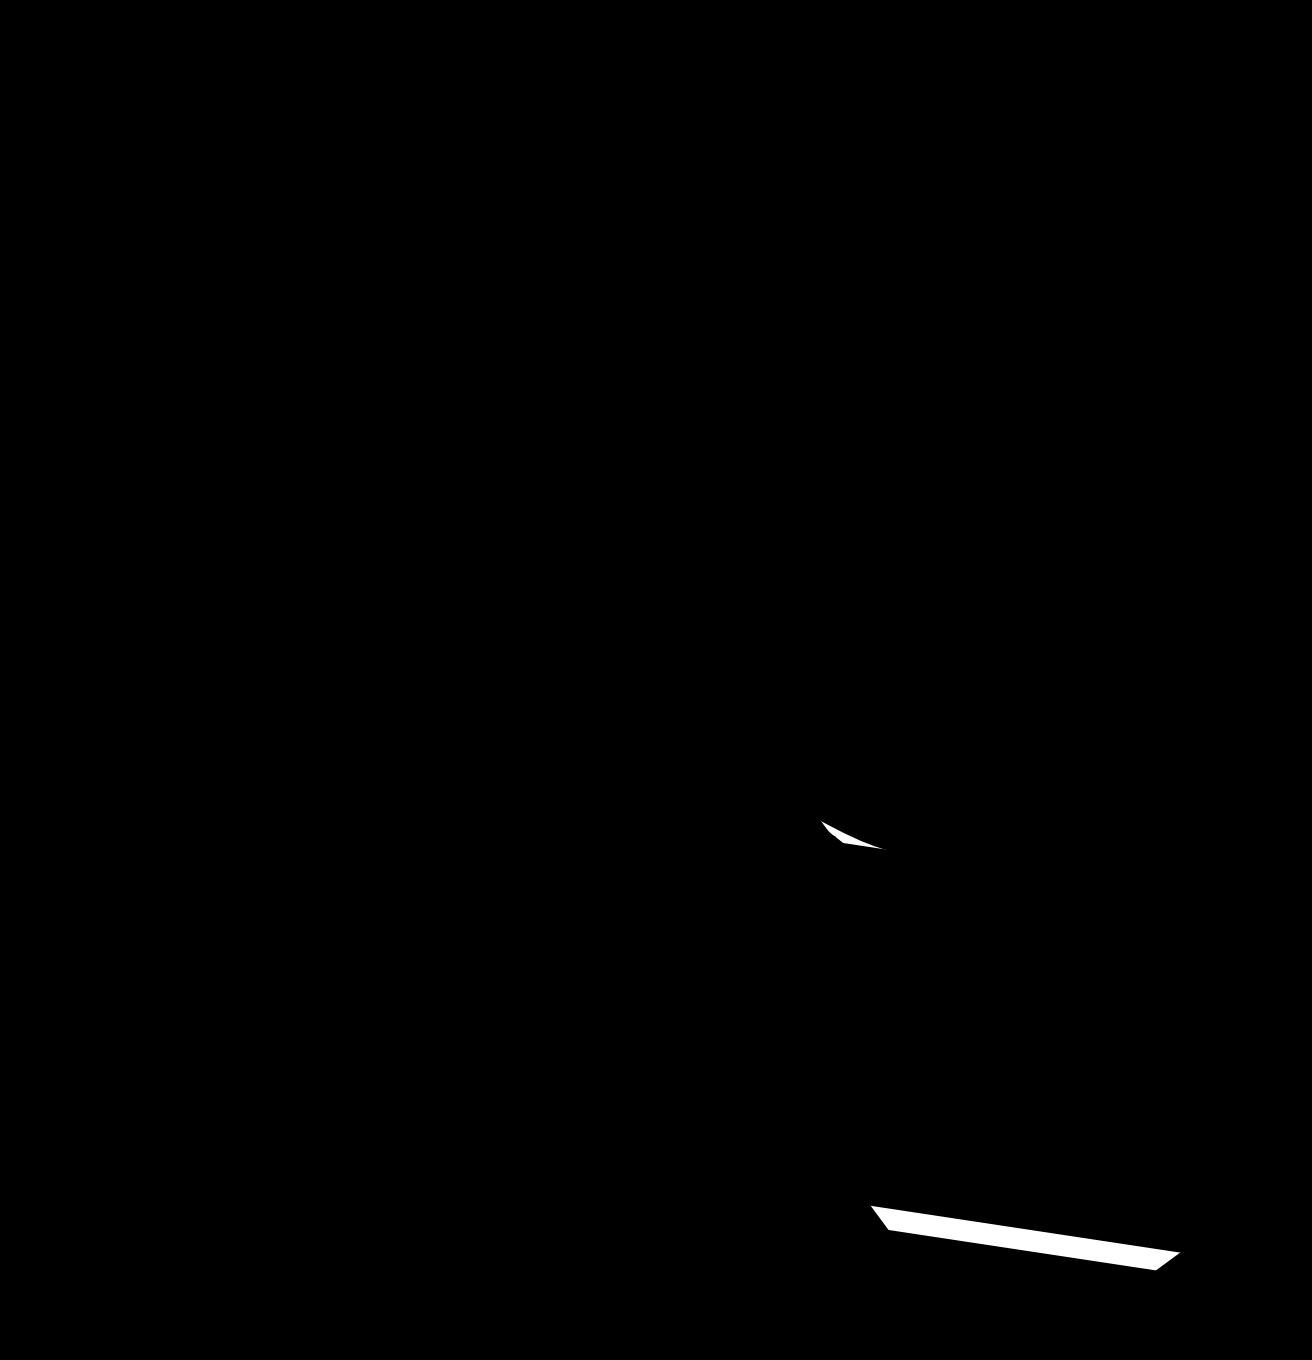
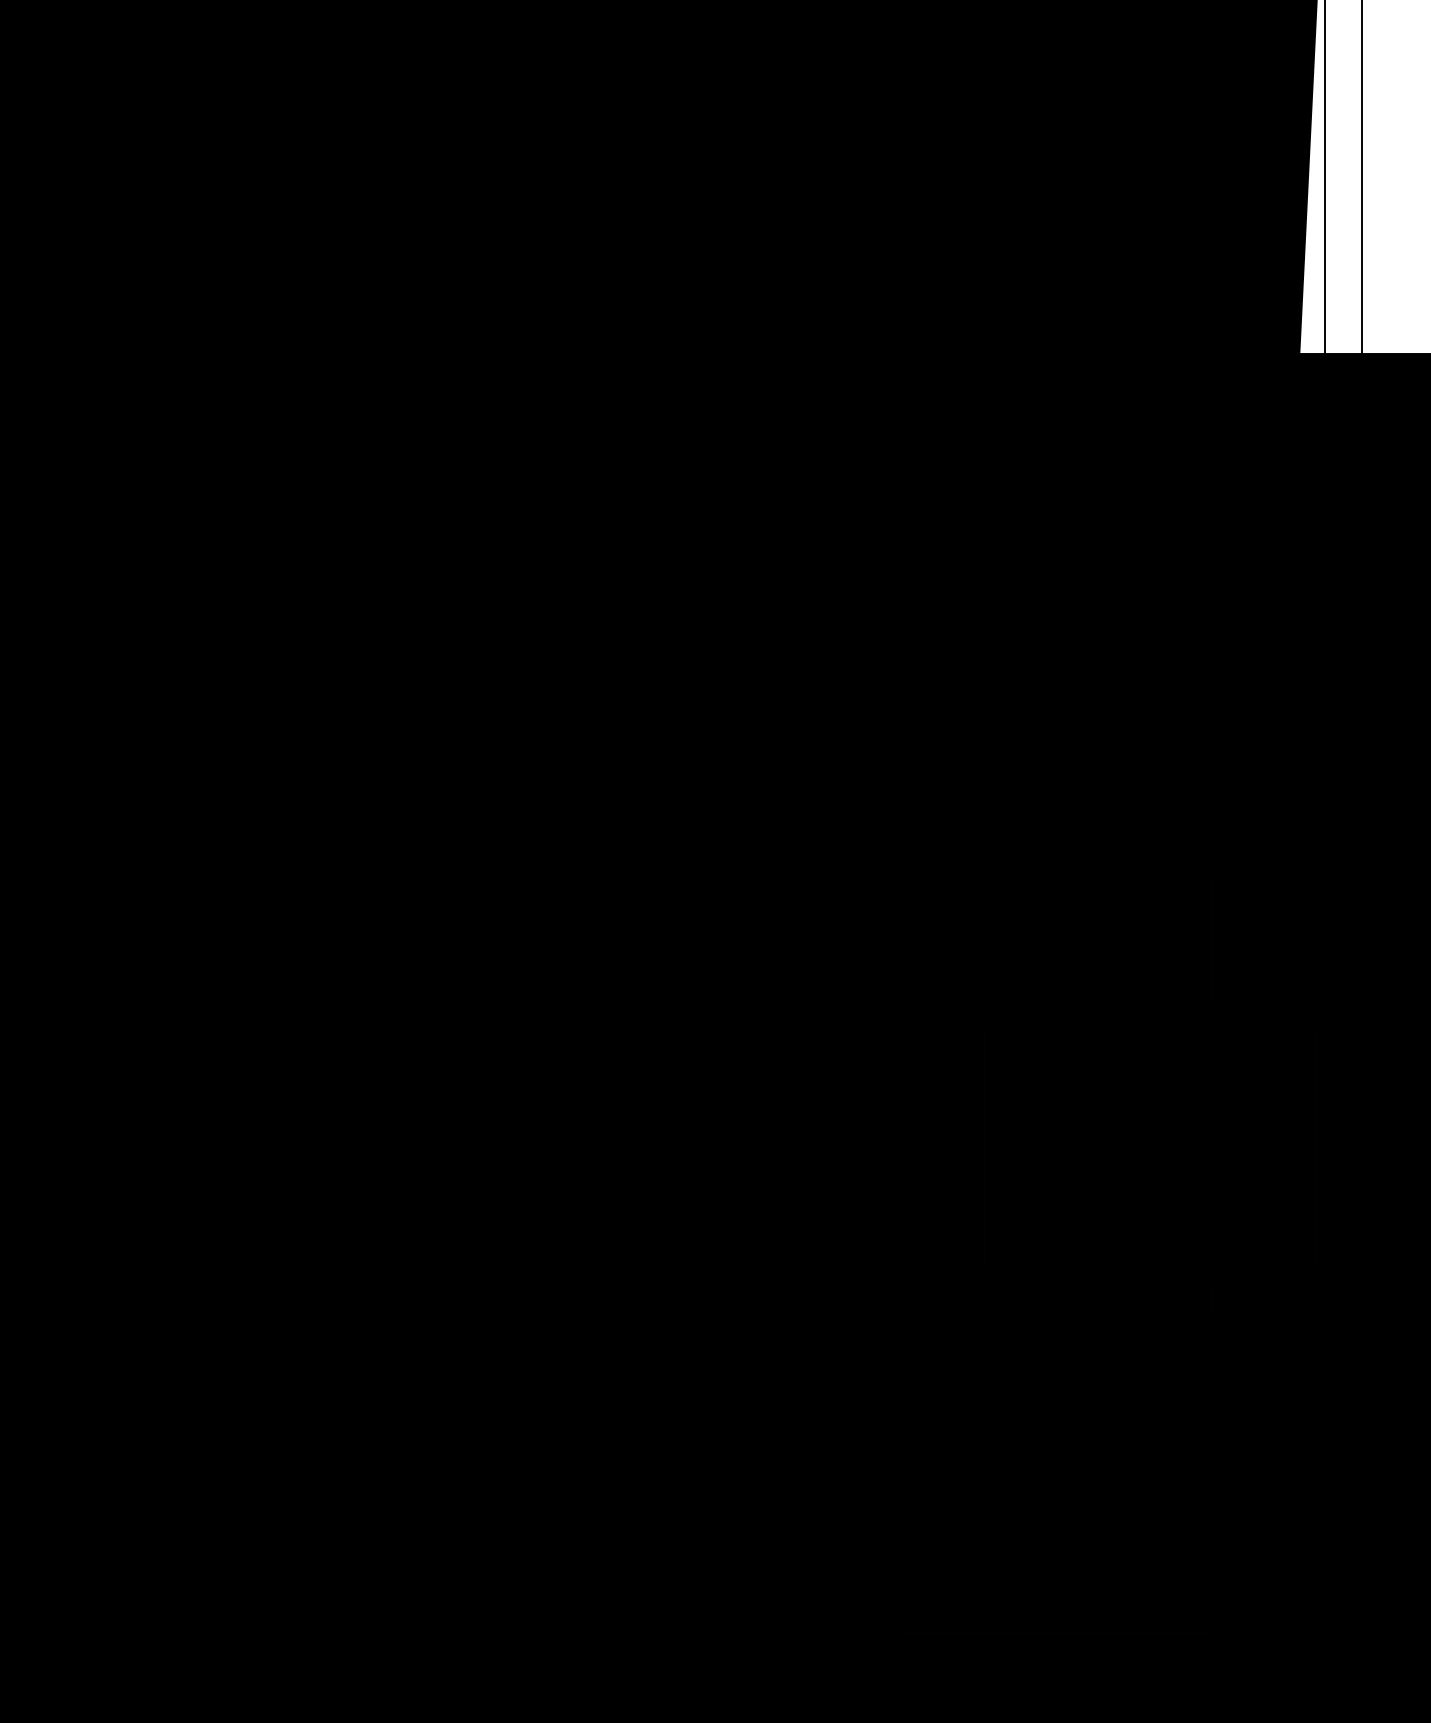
fill: (865, 835) -> (841, 1274), added
fill: (1024, 1239) -> (1055, 1643), added

